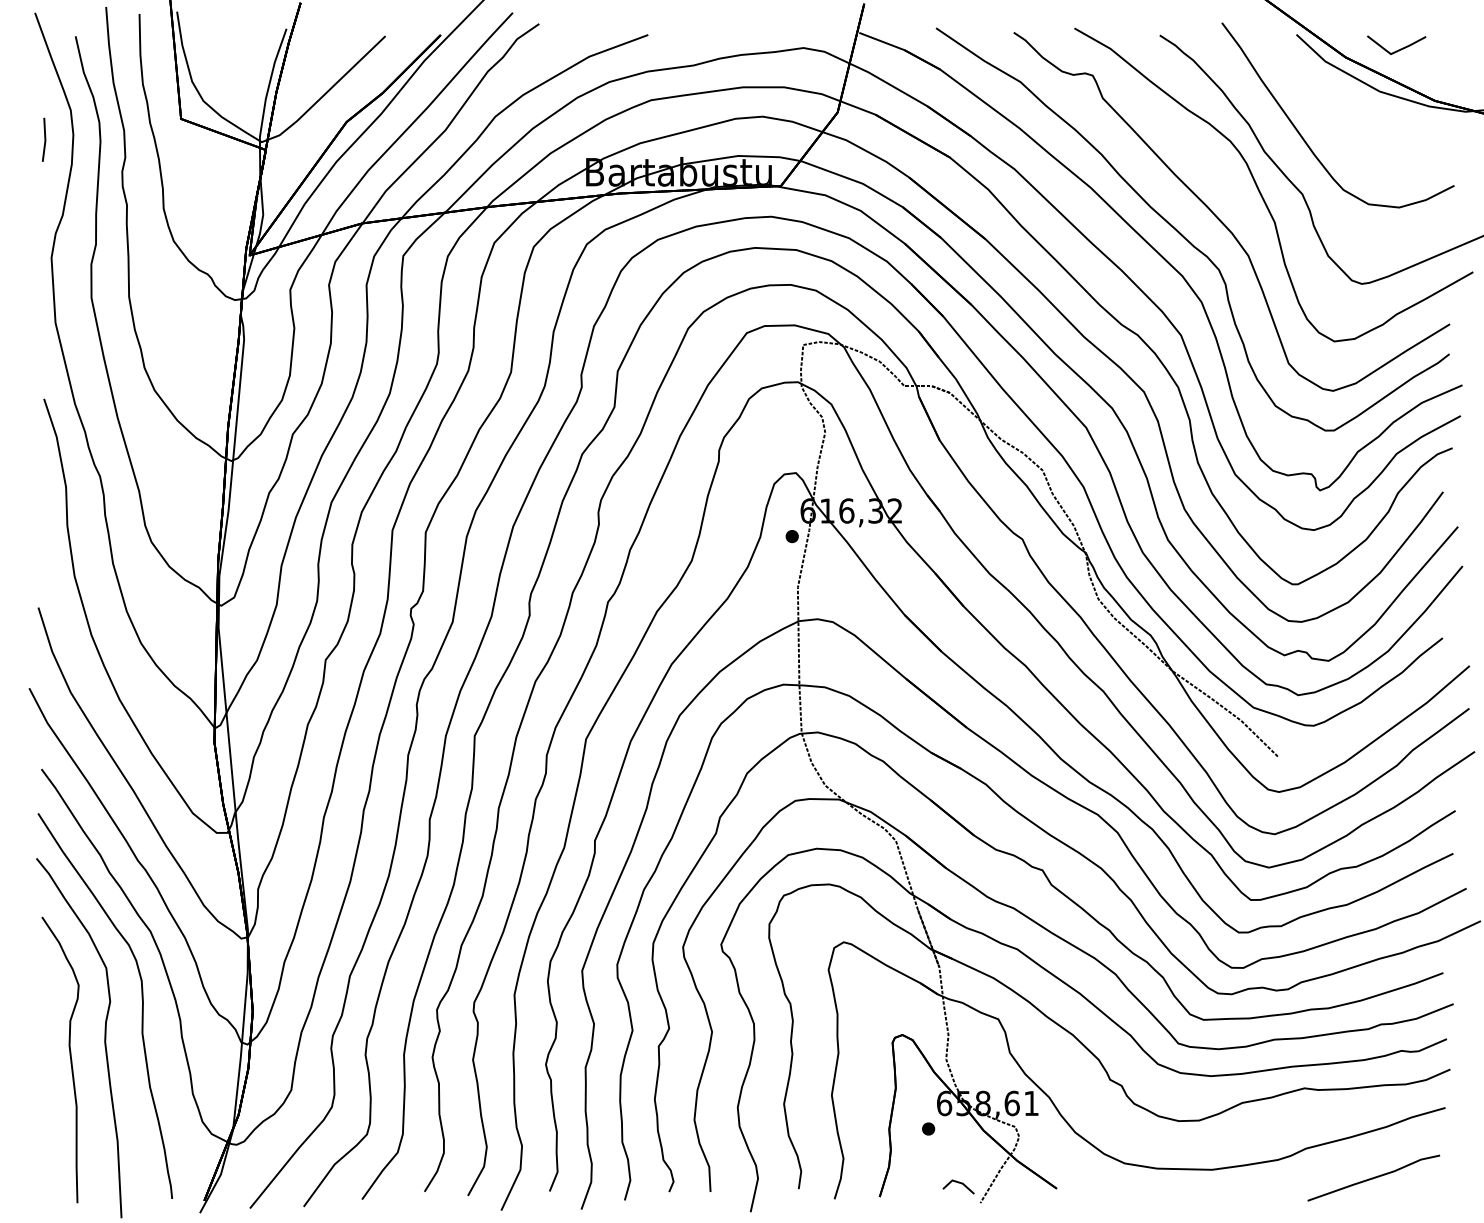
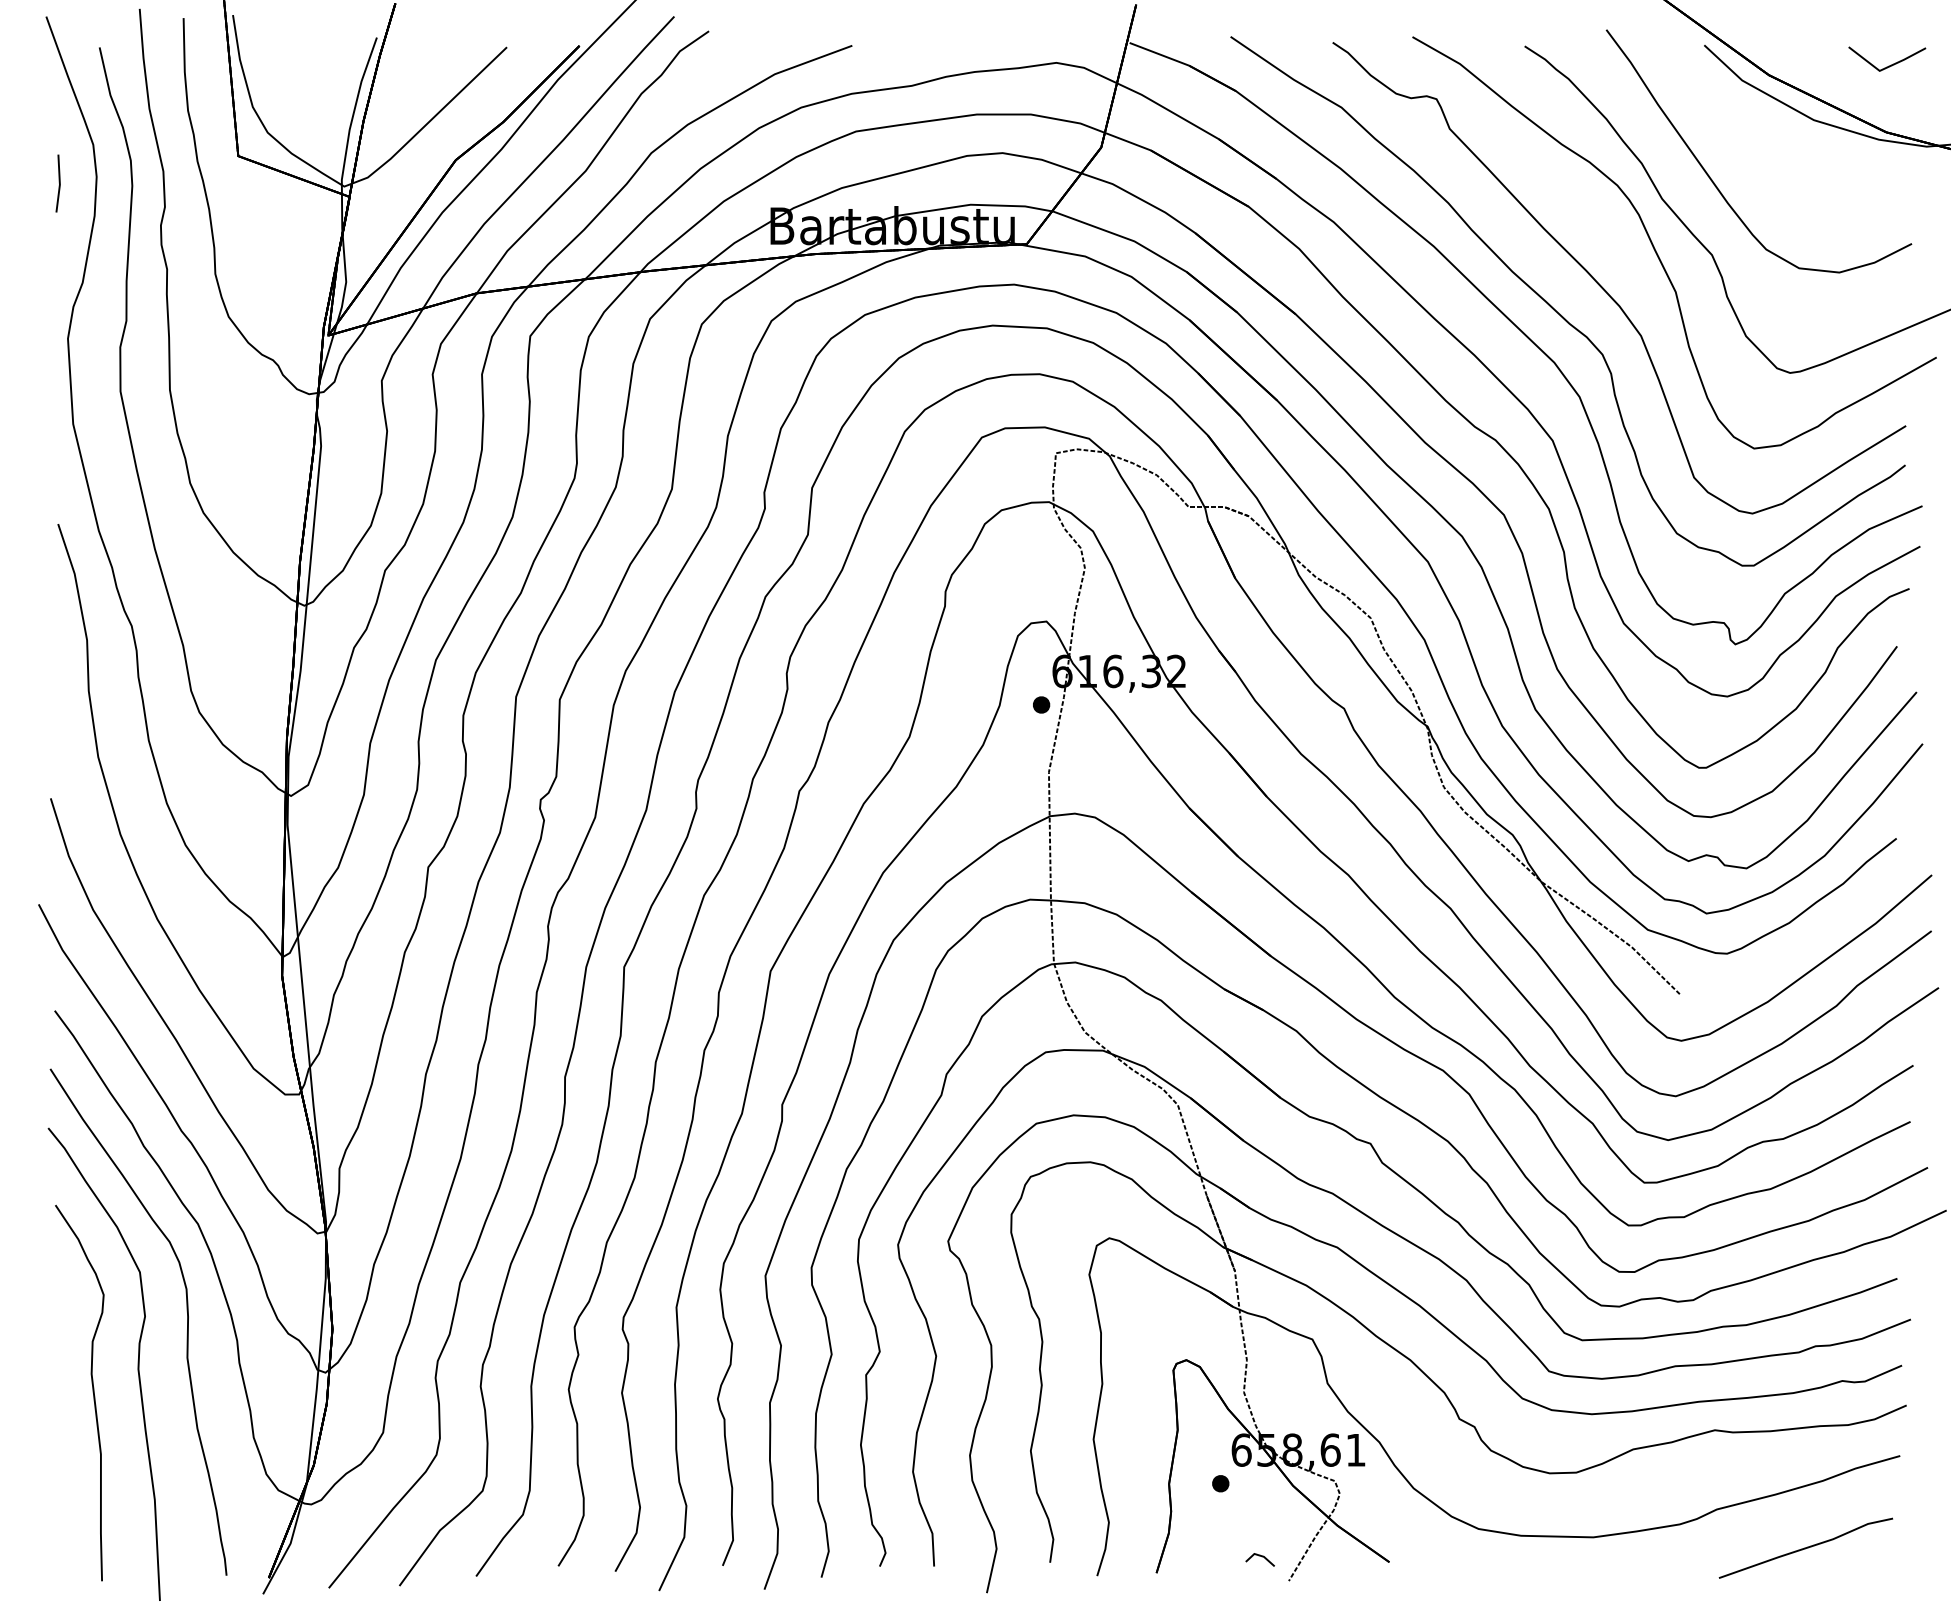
part: (1396, 44) -> (1887, 58), moved
part: (958, 1186) -> (1260, 1559), size x0.7

